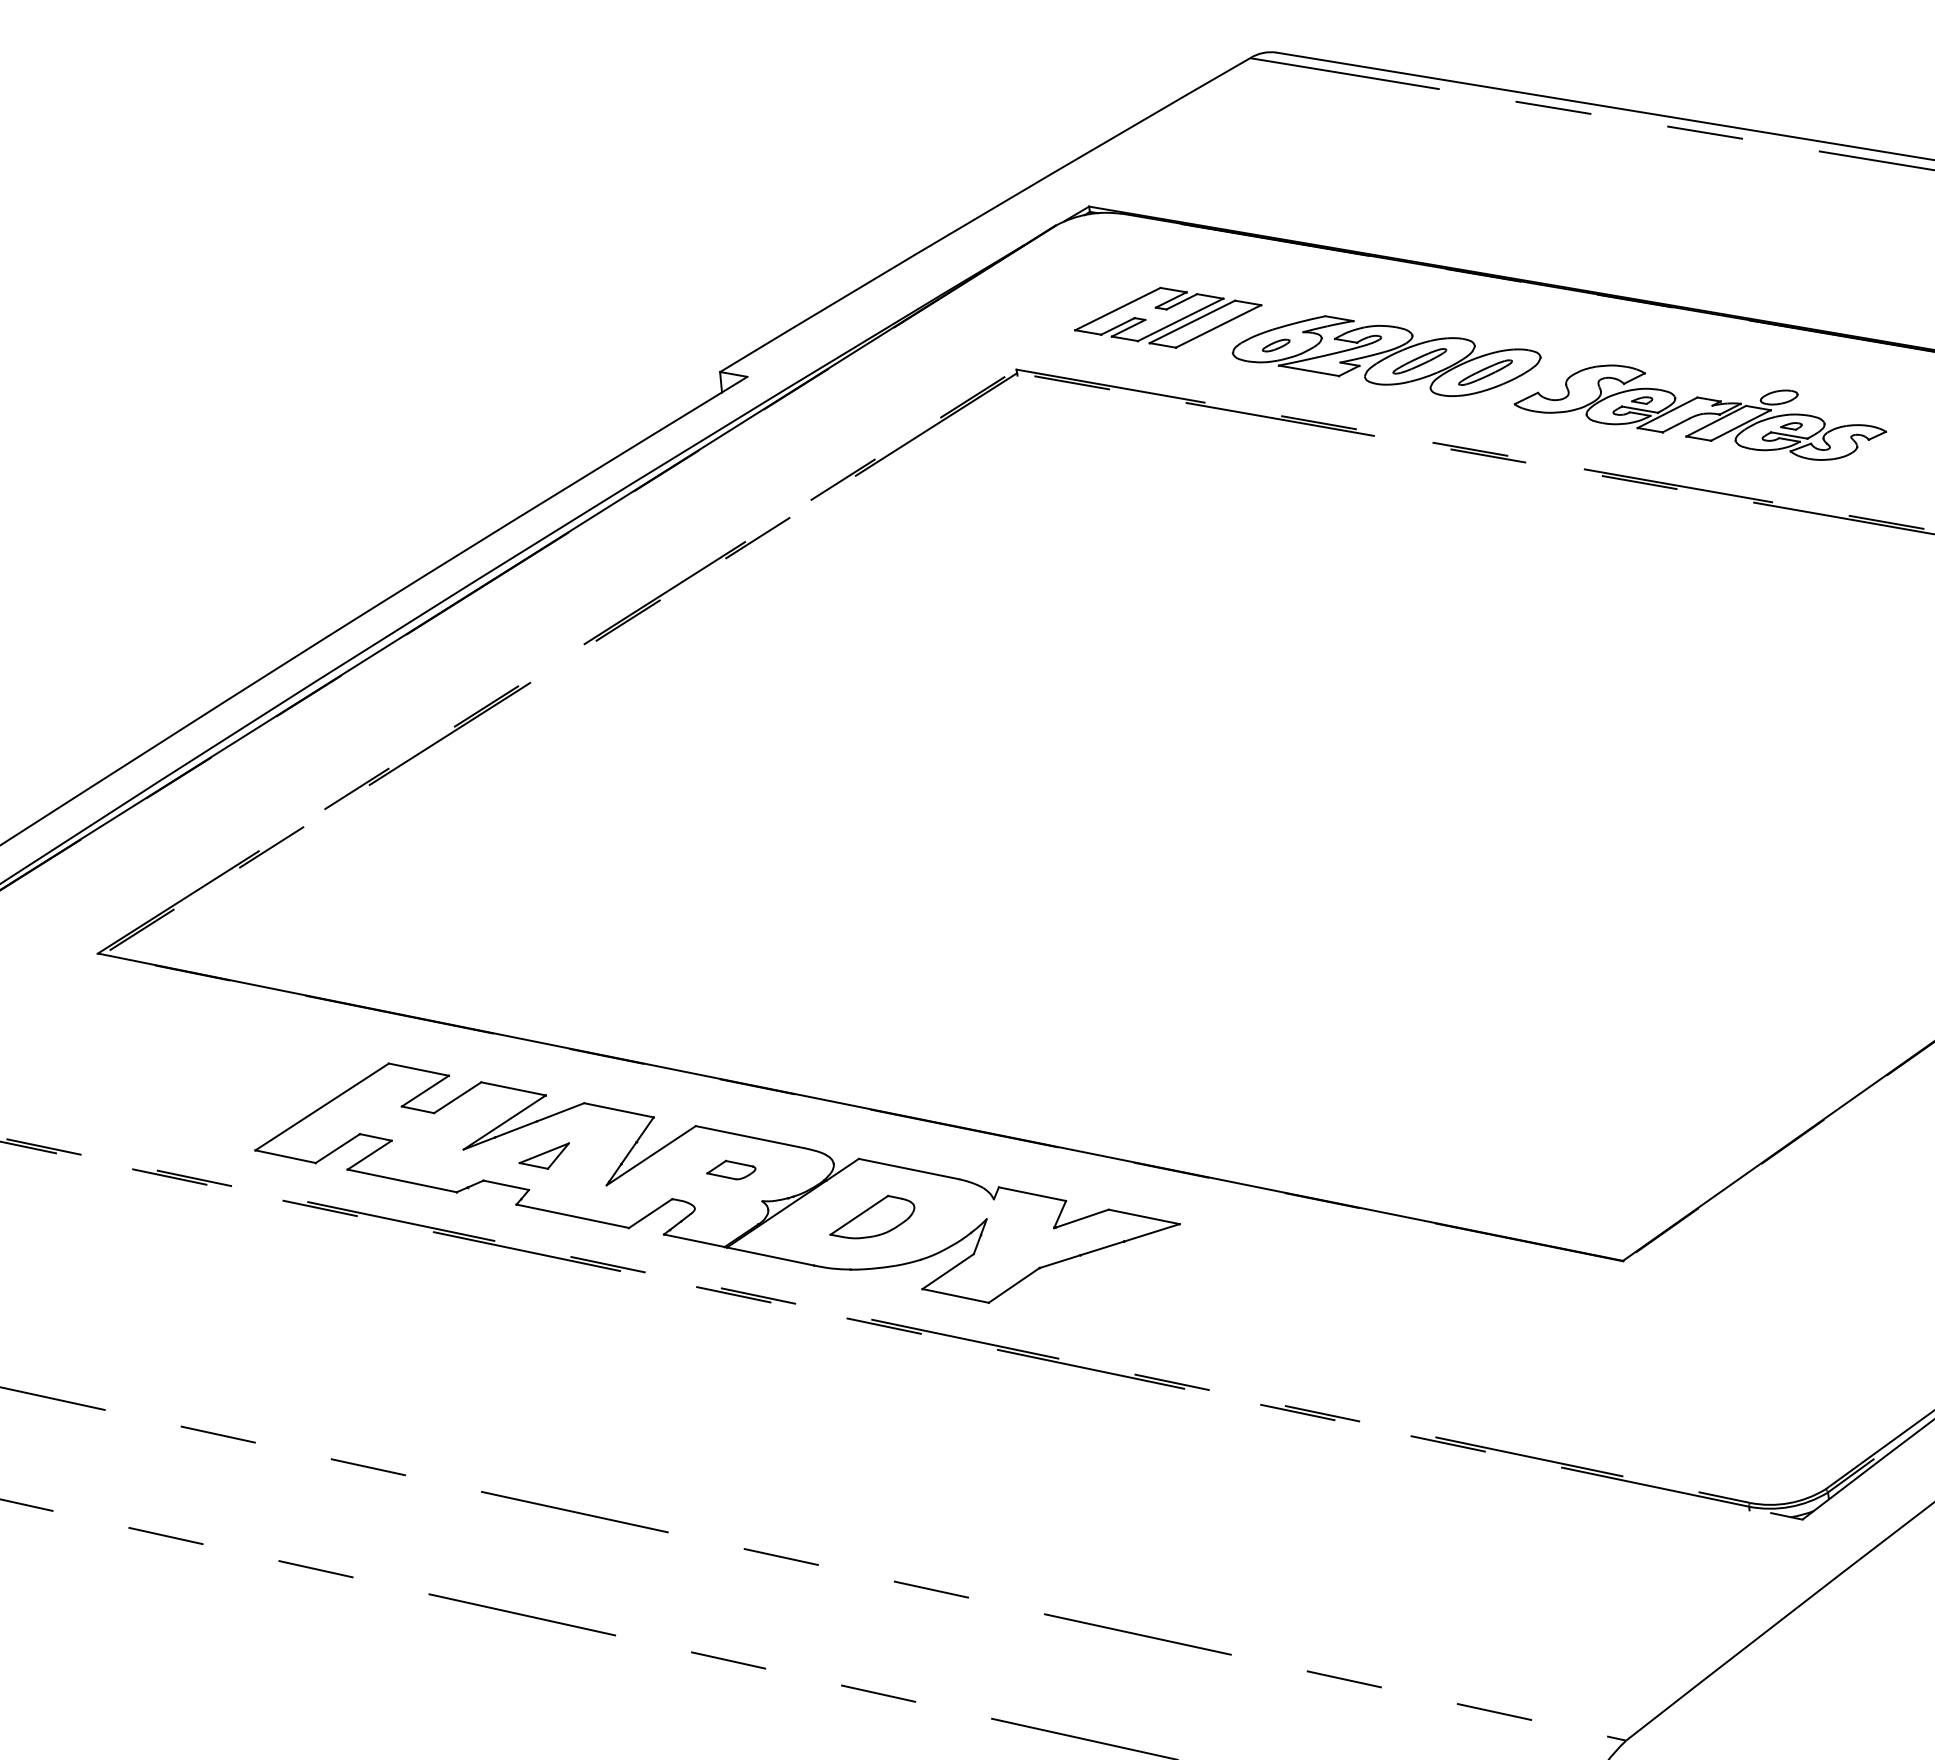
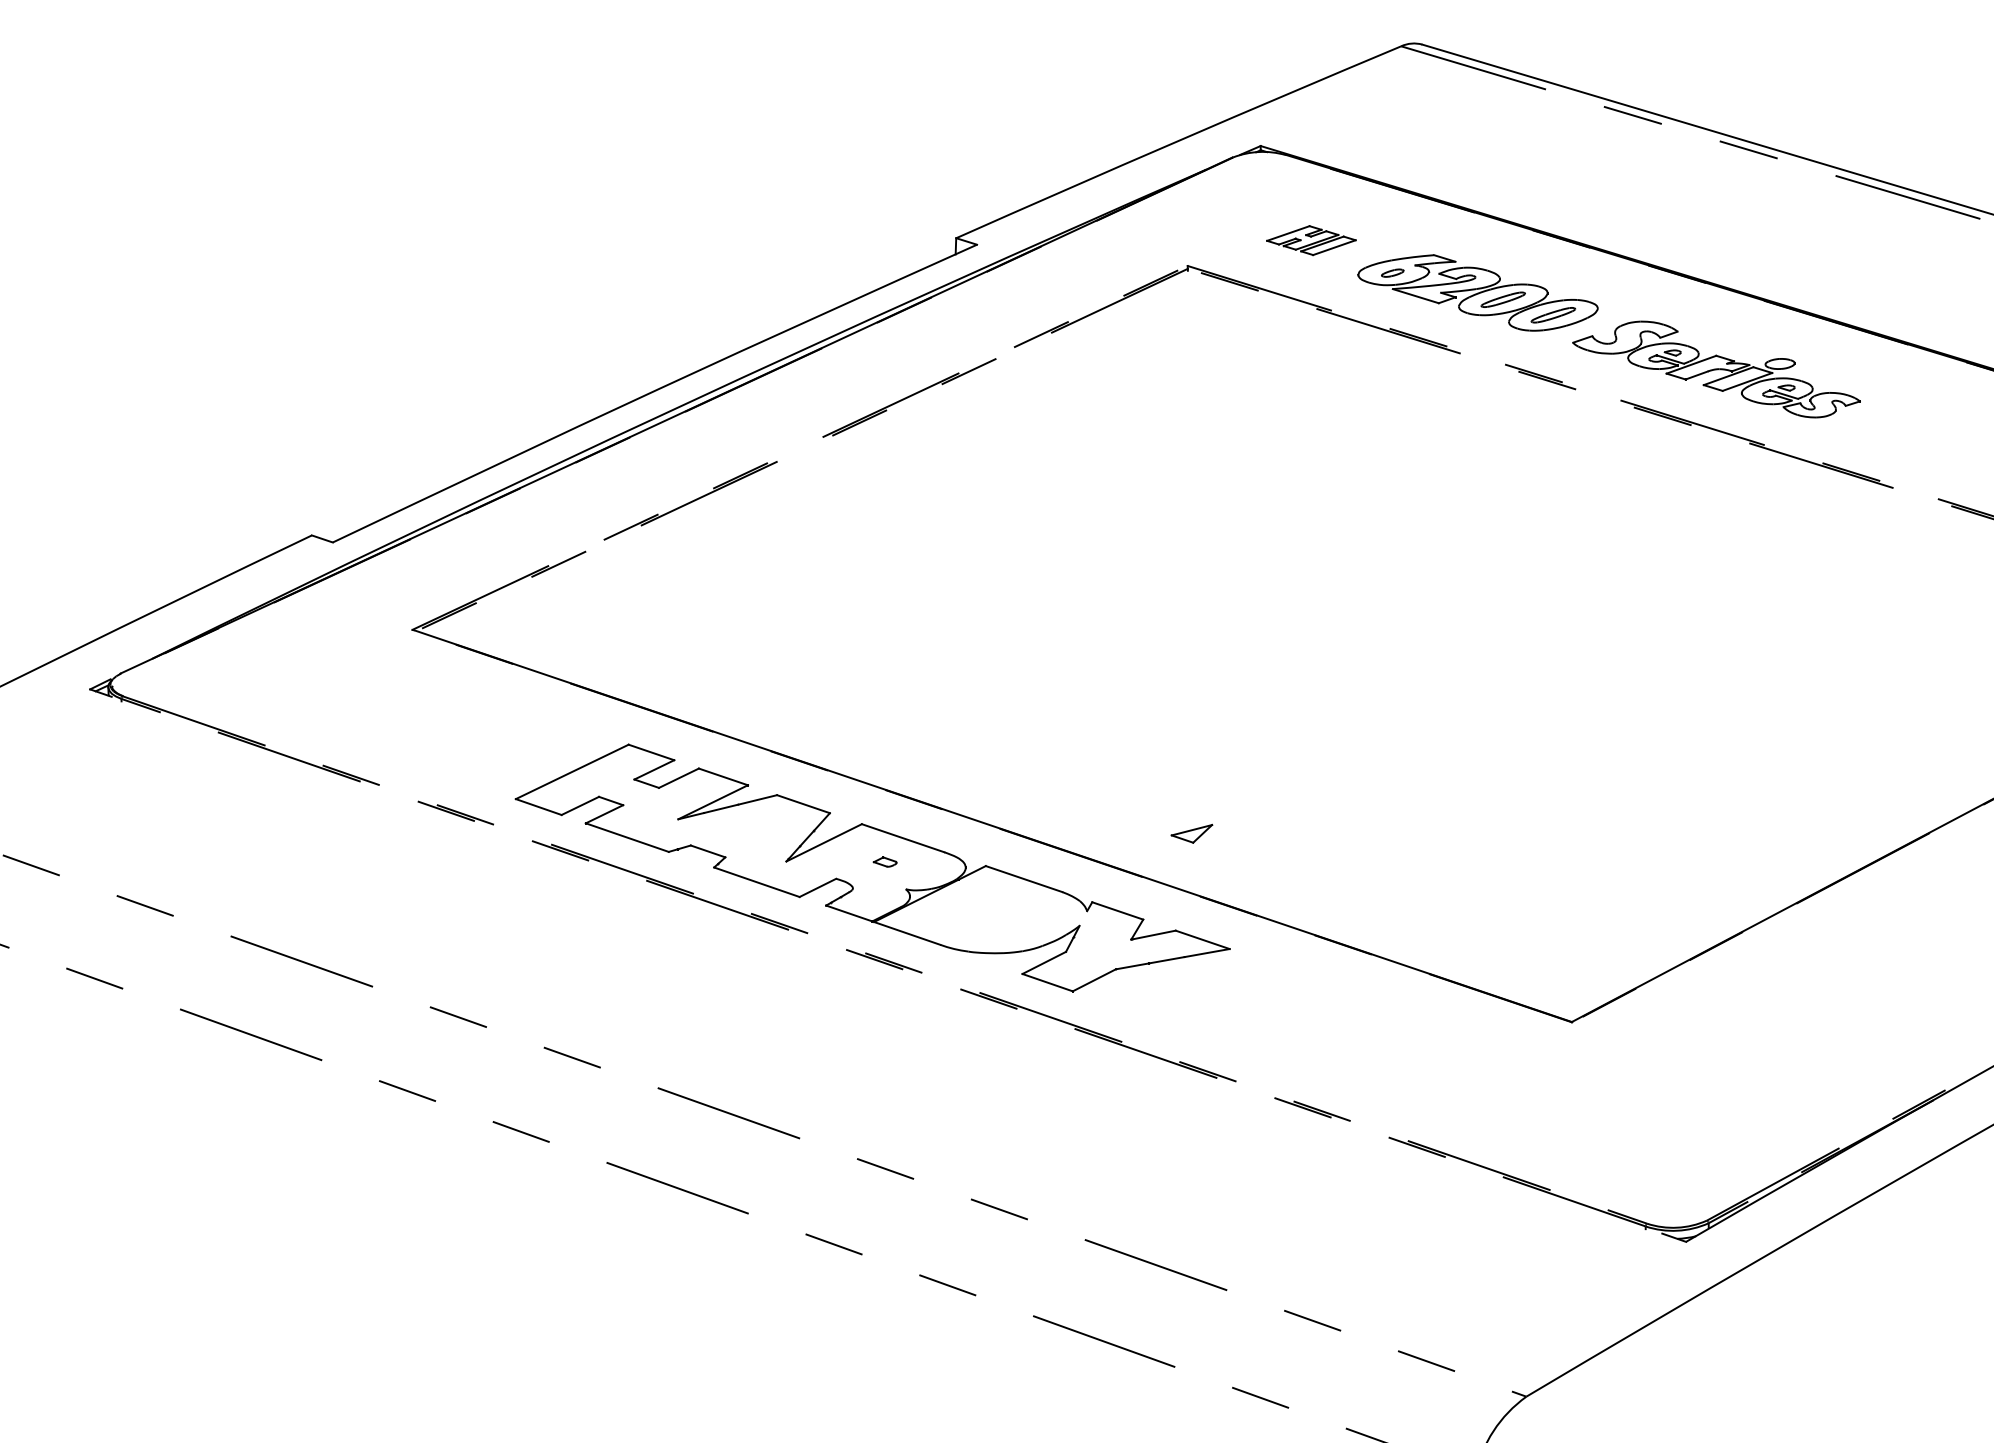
part: (1168, 317) -> (1311, 240), size x0.6
part: (544, 1157) -> (1191, 833), moved
part: (731, 1169) -> (885, 861), size x0.6
part: (872, 1216) -> (990, 912), removed

